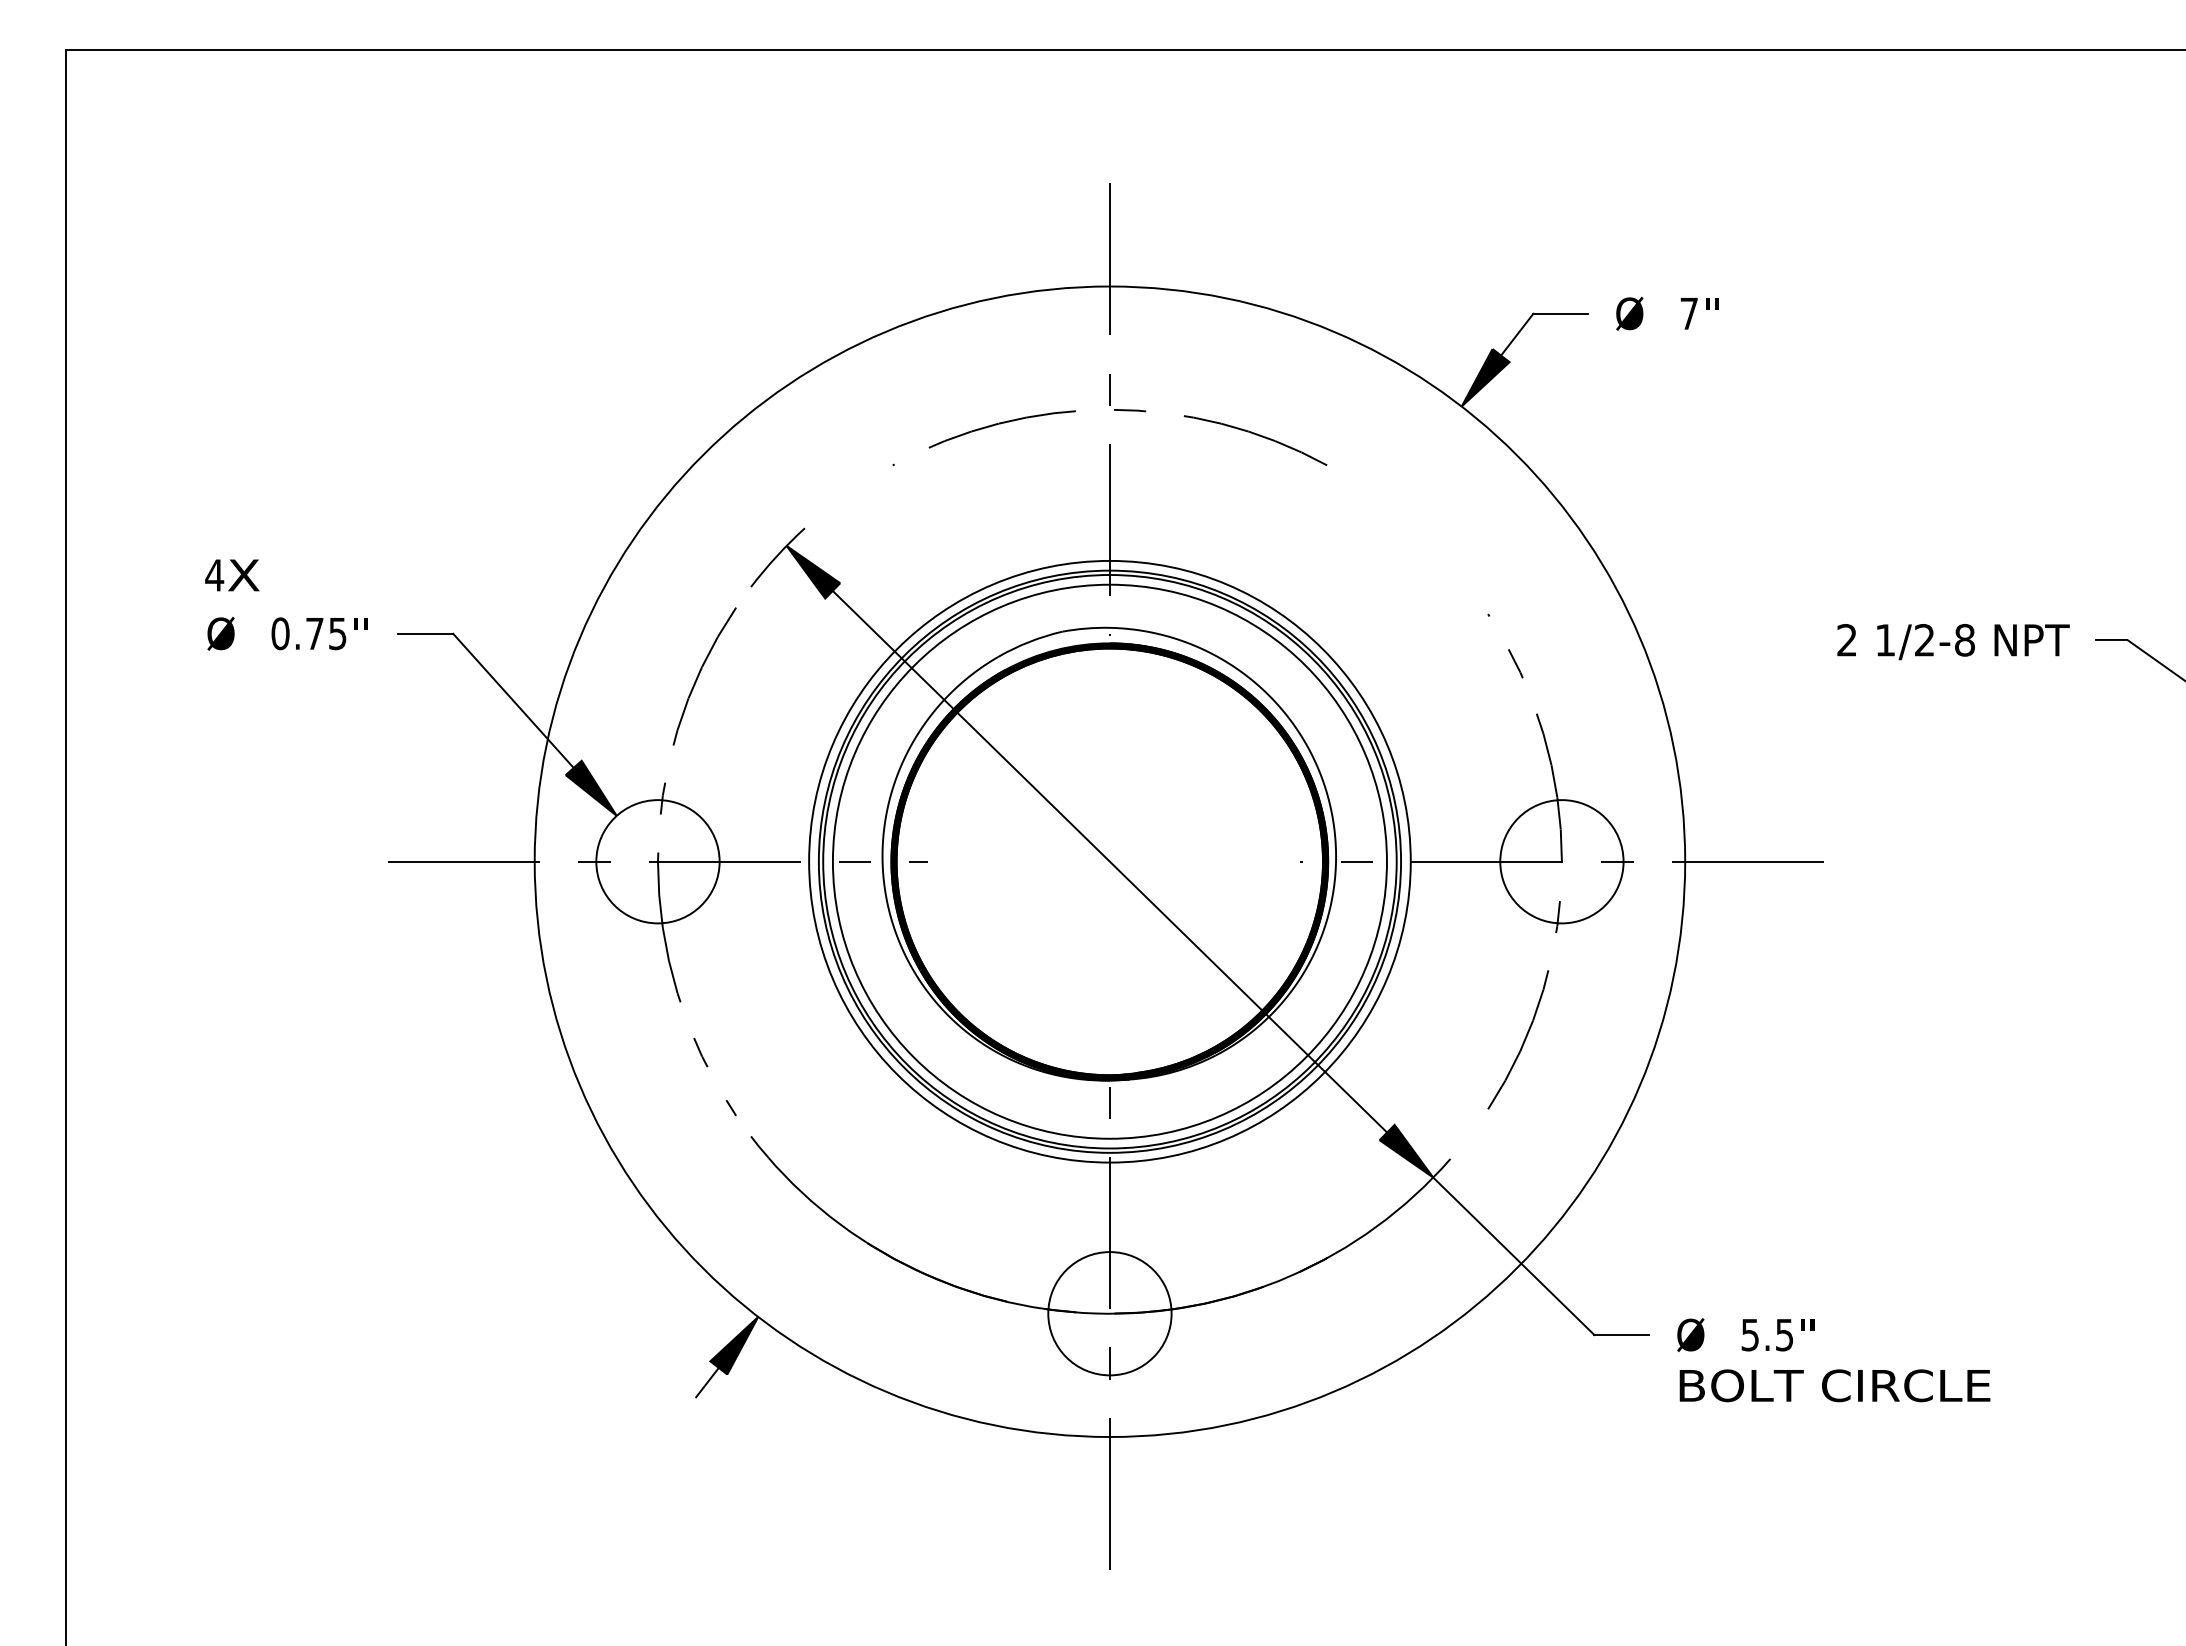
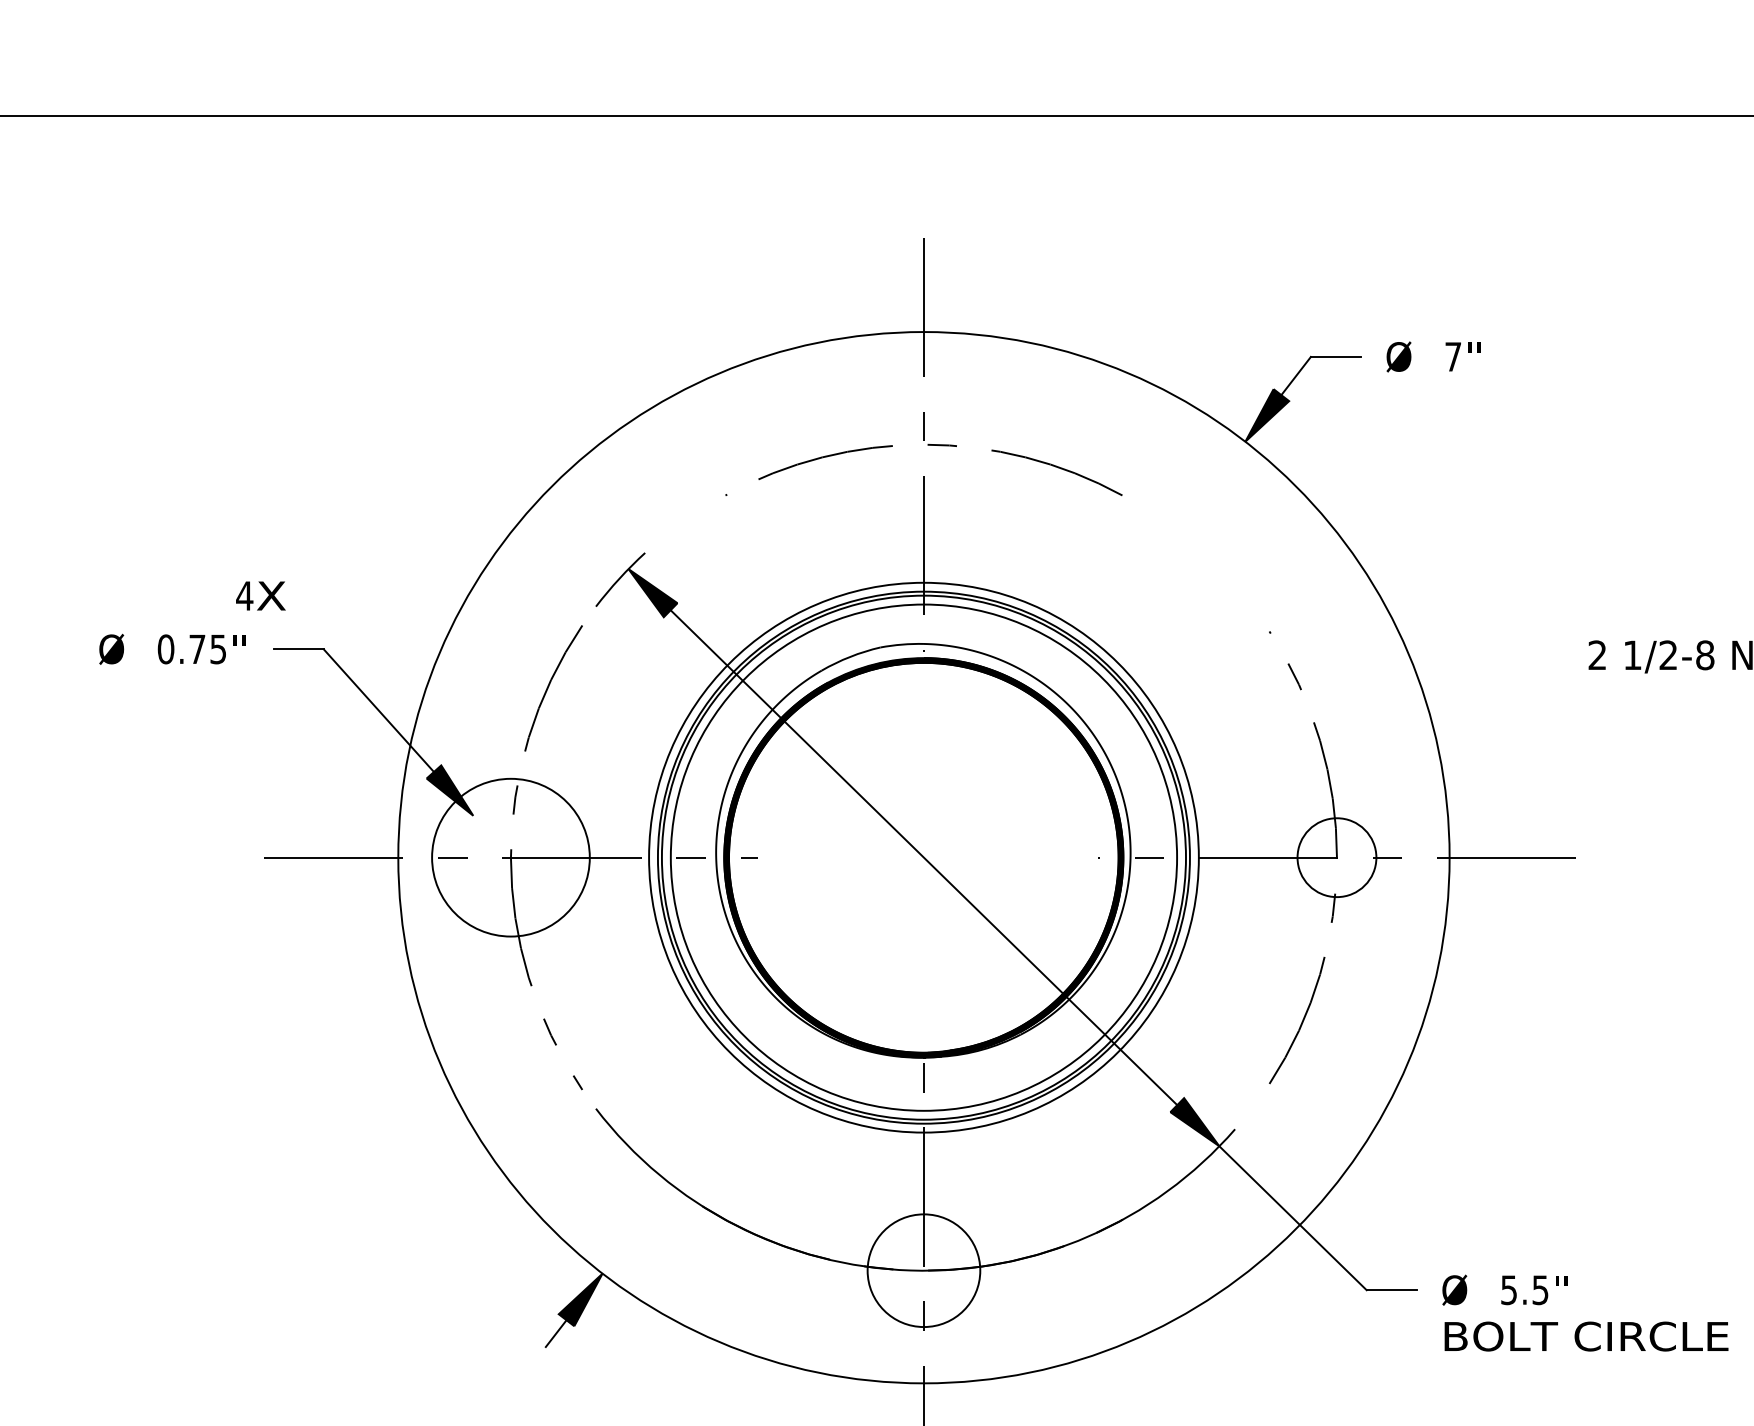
text: (232, 575) -> (261, 596), moved
circle: (657, 861) -> (510, 857), size x1.4
circle: (1561, 861) -> (1336, 857), size x0.7

